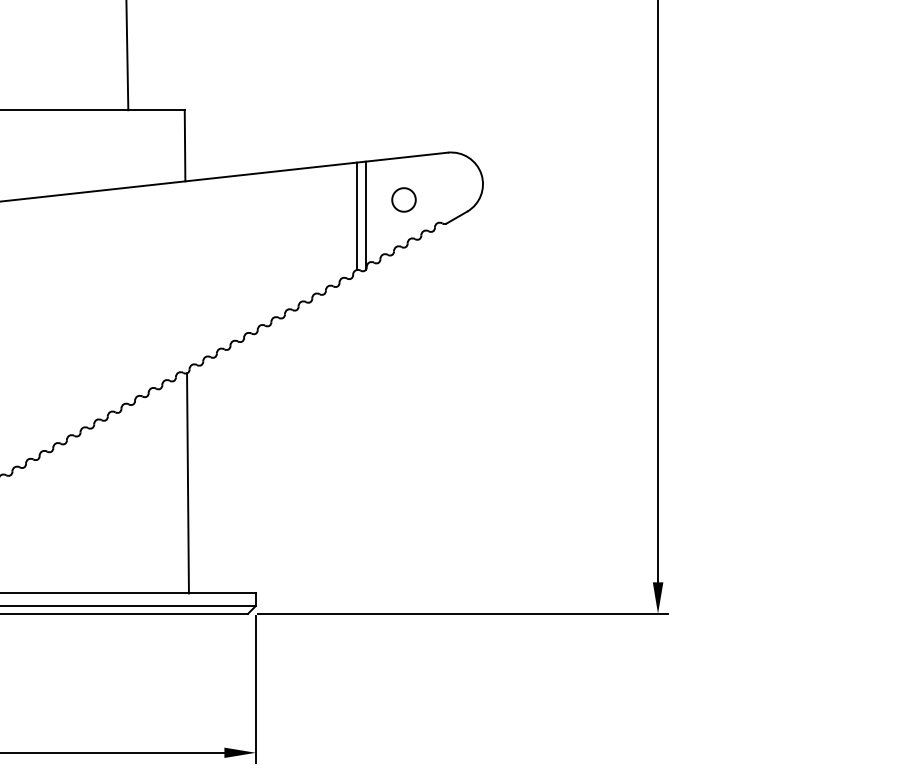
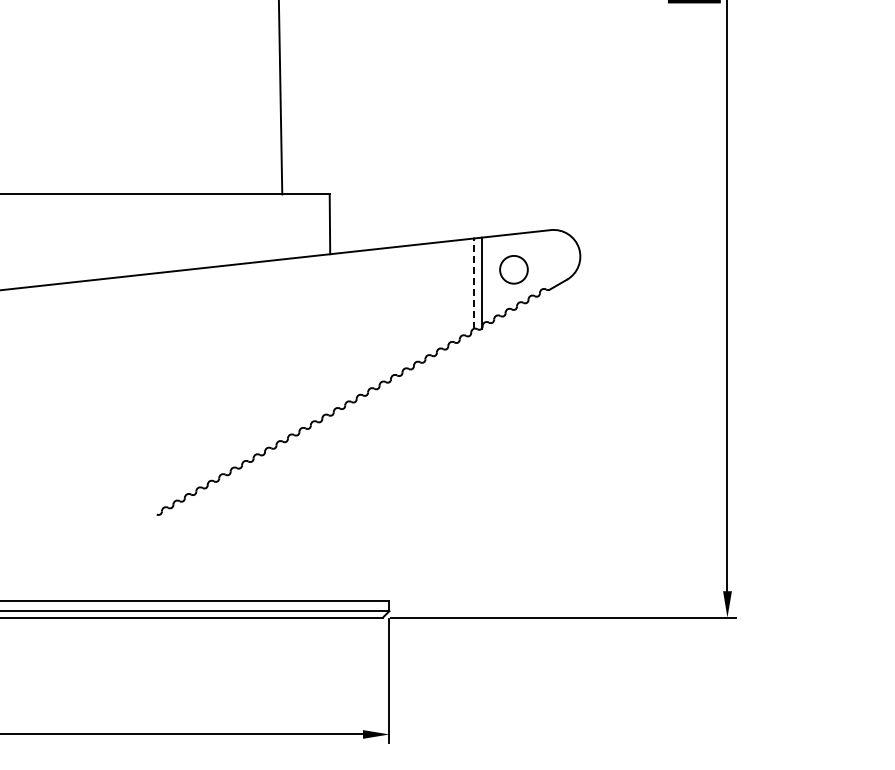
circle: (403, 199) -> (513, 269), size x1.4
line: (357, 216) -> (474, 283), solid -> dashed
line: (188, 482) -> (332, 507), removed

